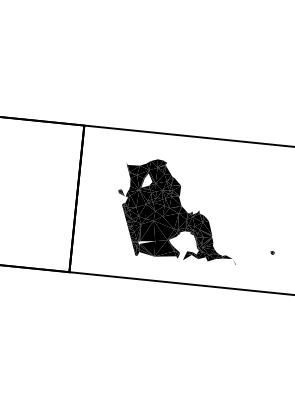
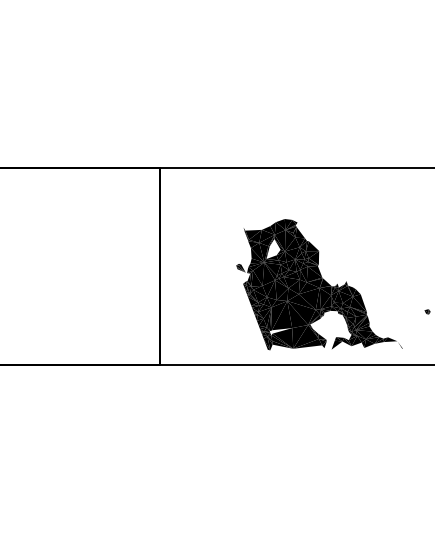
part: (178, 210) -> (319, 284), moved

